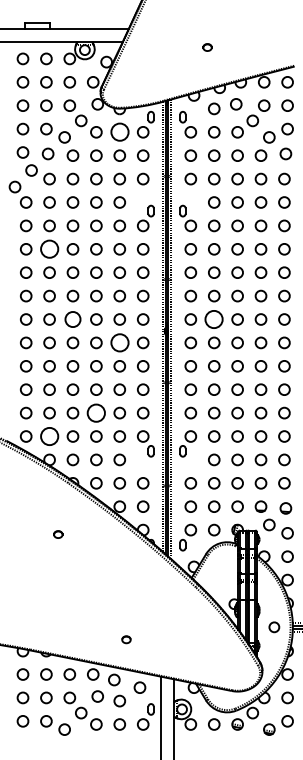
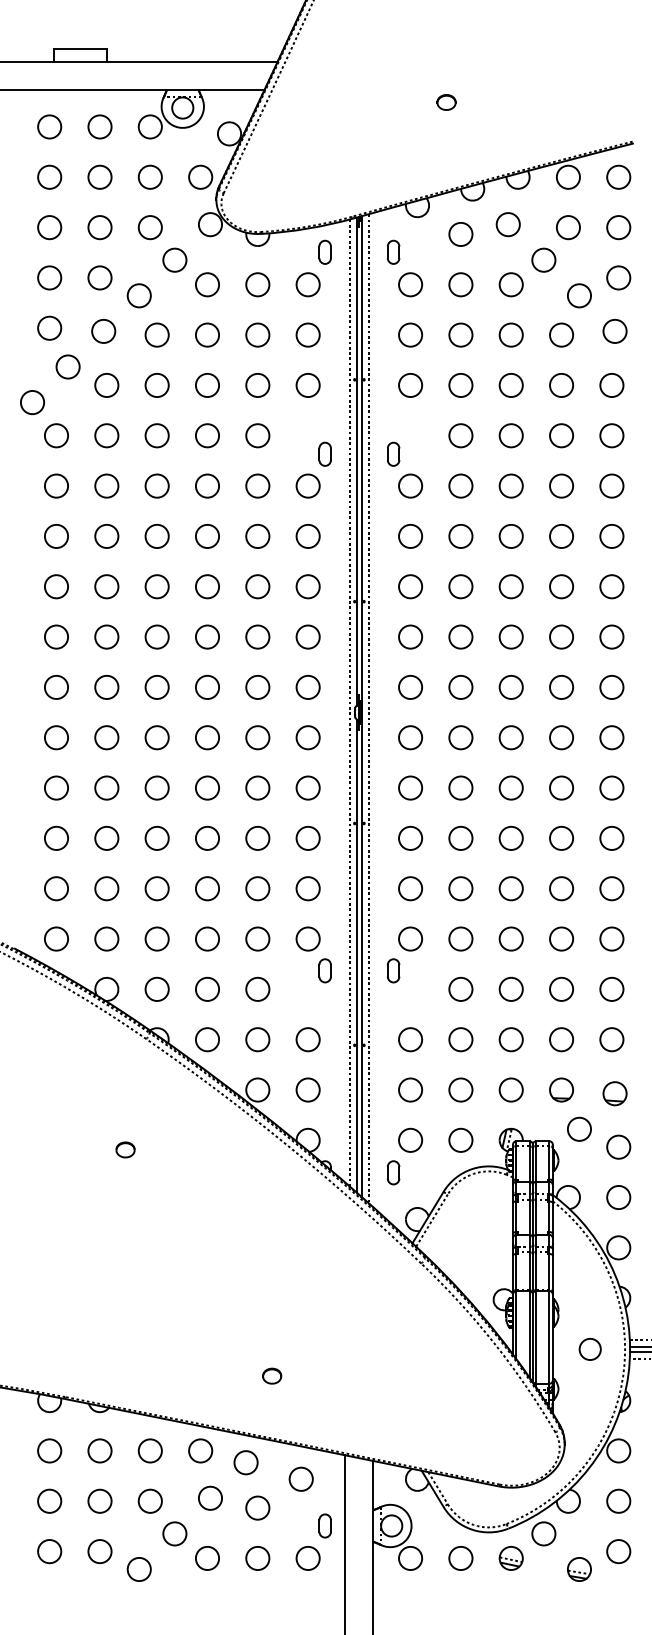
circle: (119, 132) -> (257, 285), size x0.62
circle: (49, 249) -> (106, 536), size x0.62
circle: (72, 319) -> (156, 687), size x0.71
circle: (214, 319) -> (461, 687), size x0.62
circle: (119, 342) -> (257, 736), size x0.62
circle: (96, 412) -> (207, 887), size x0.62
circle: (49, 436) -> (106, 939), size x0.62

